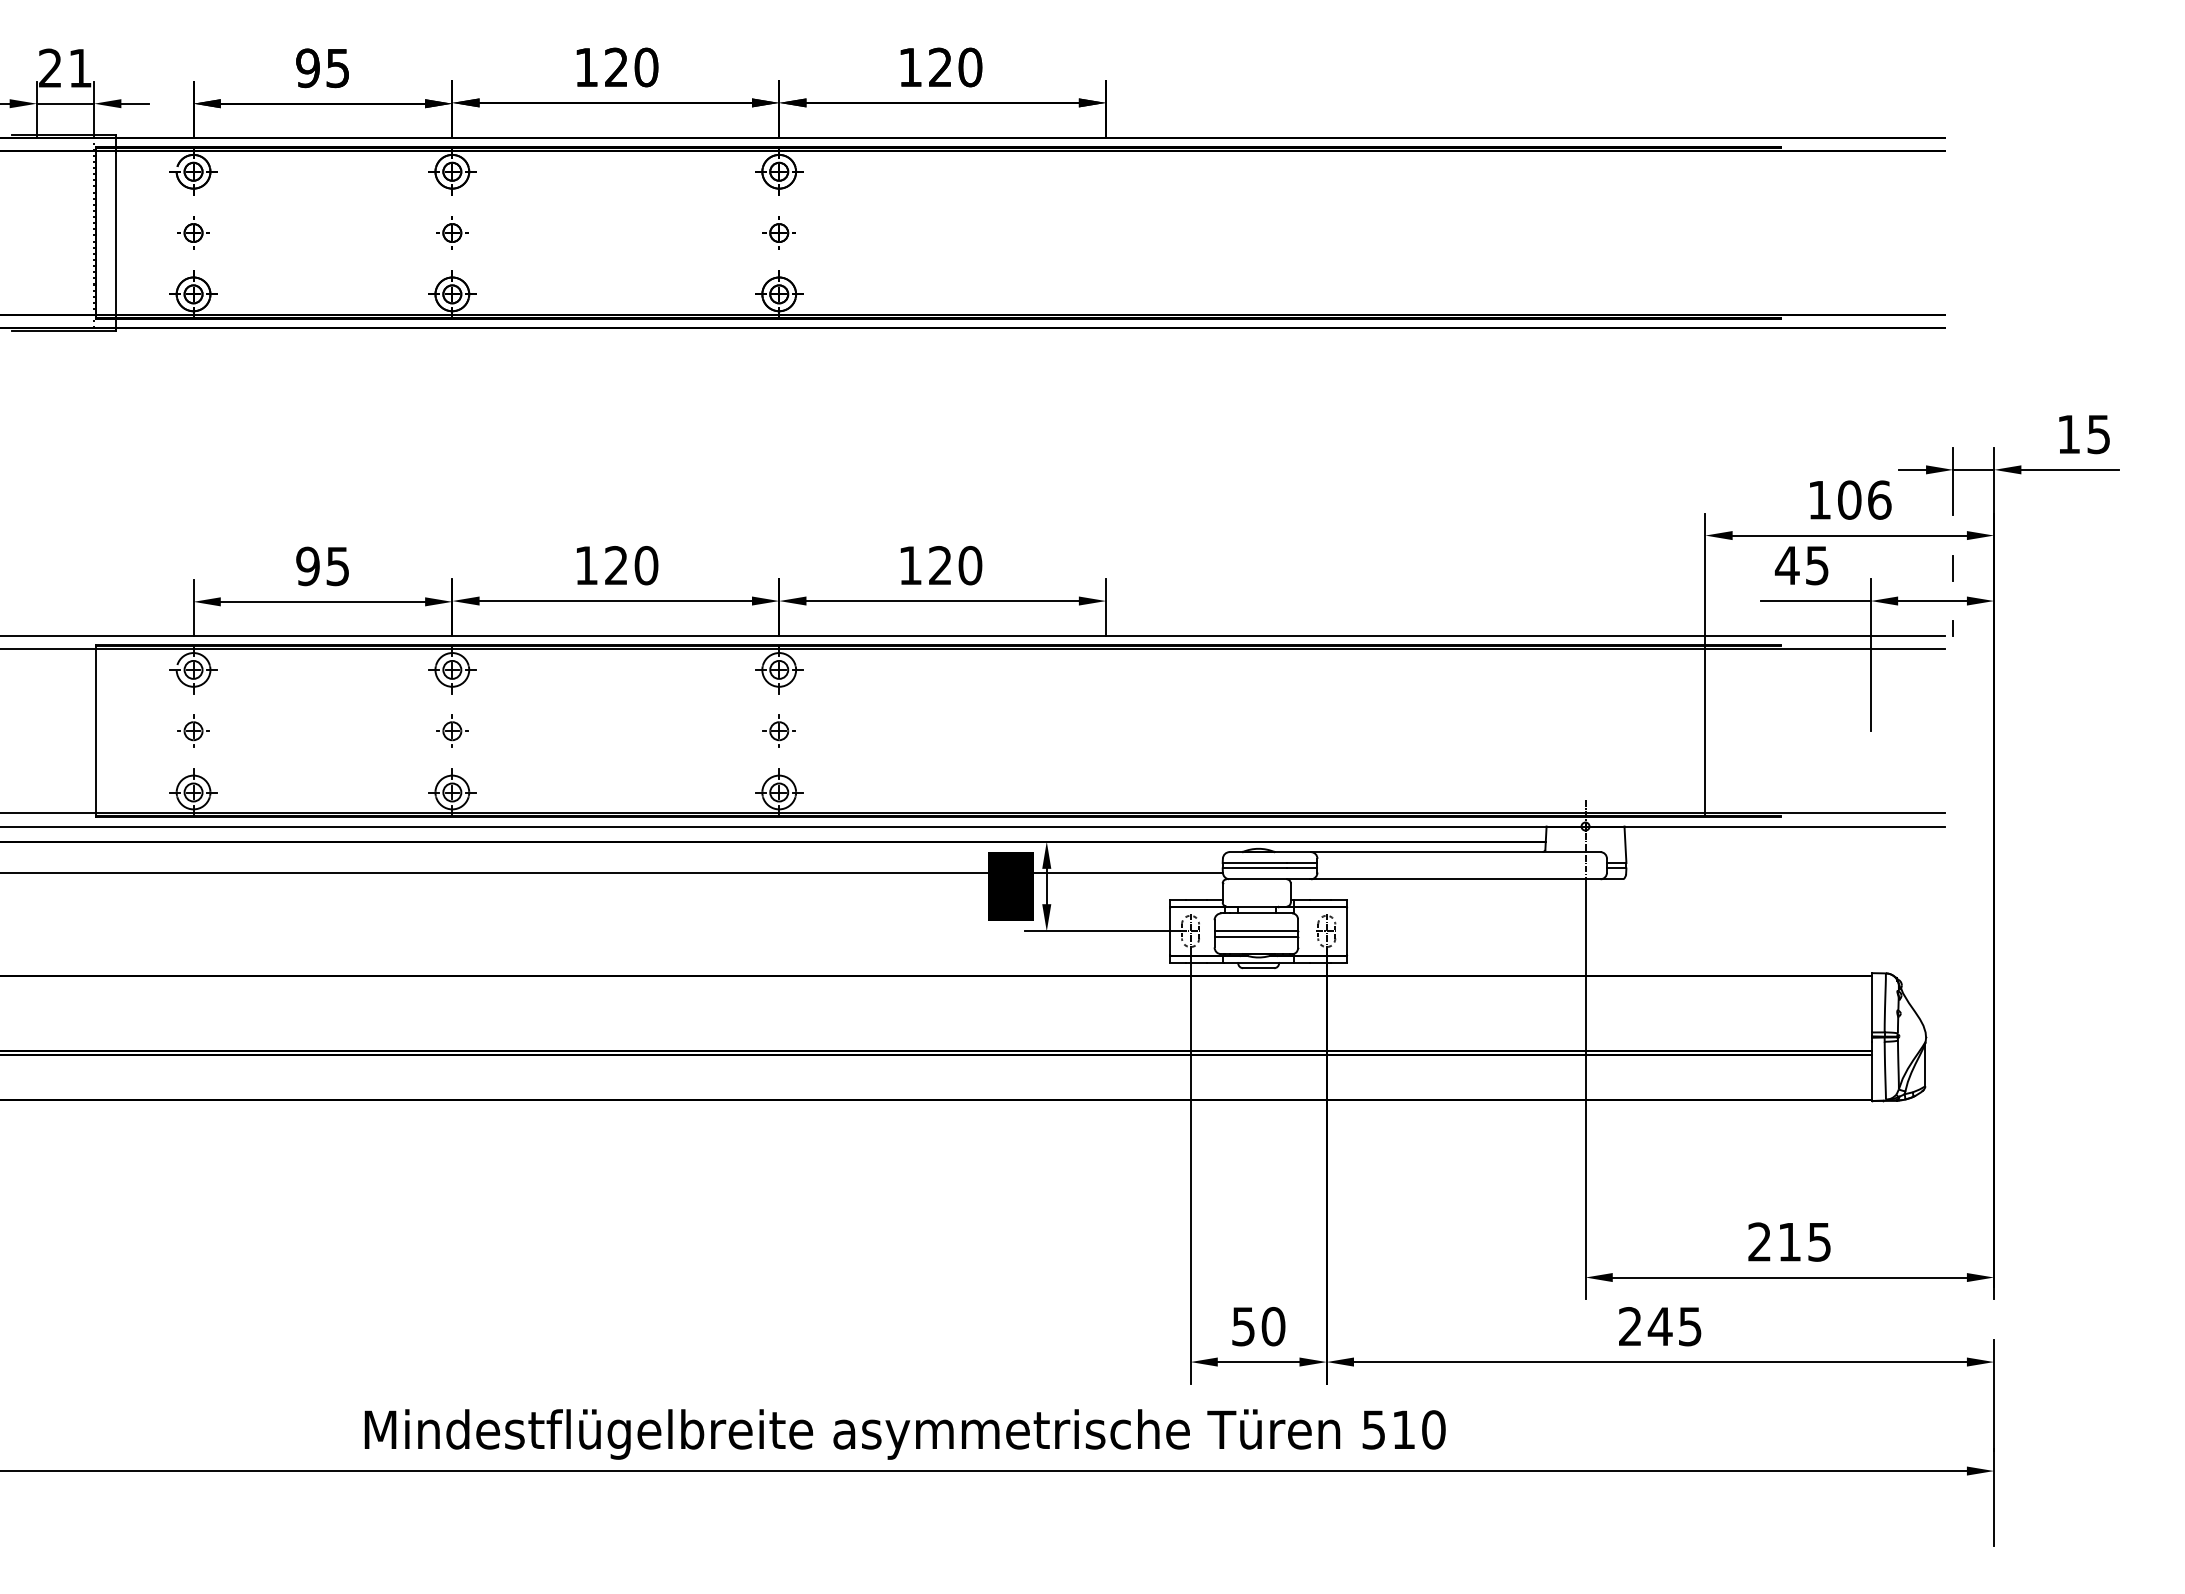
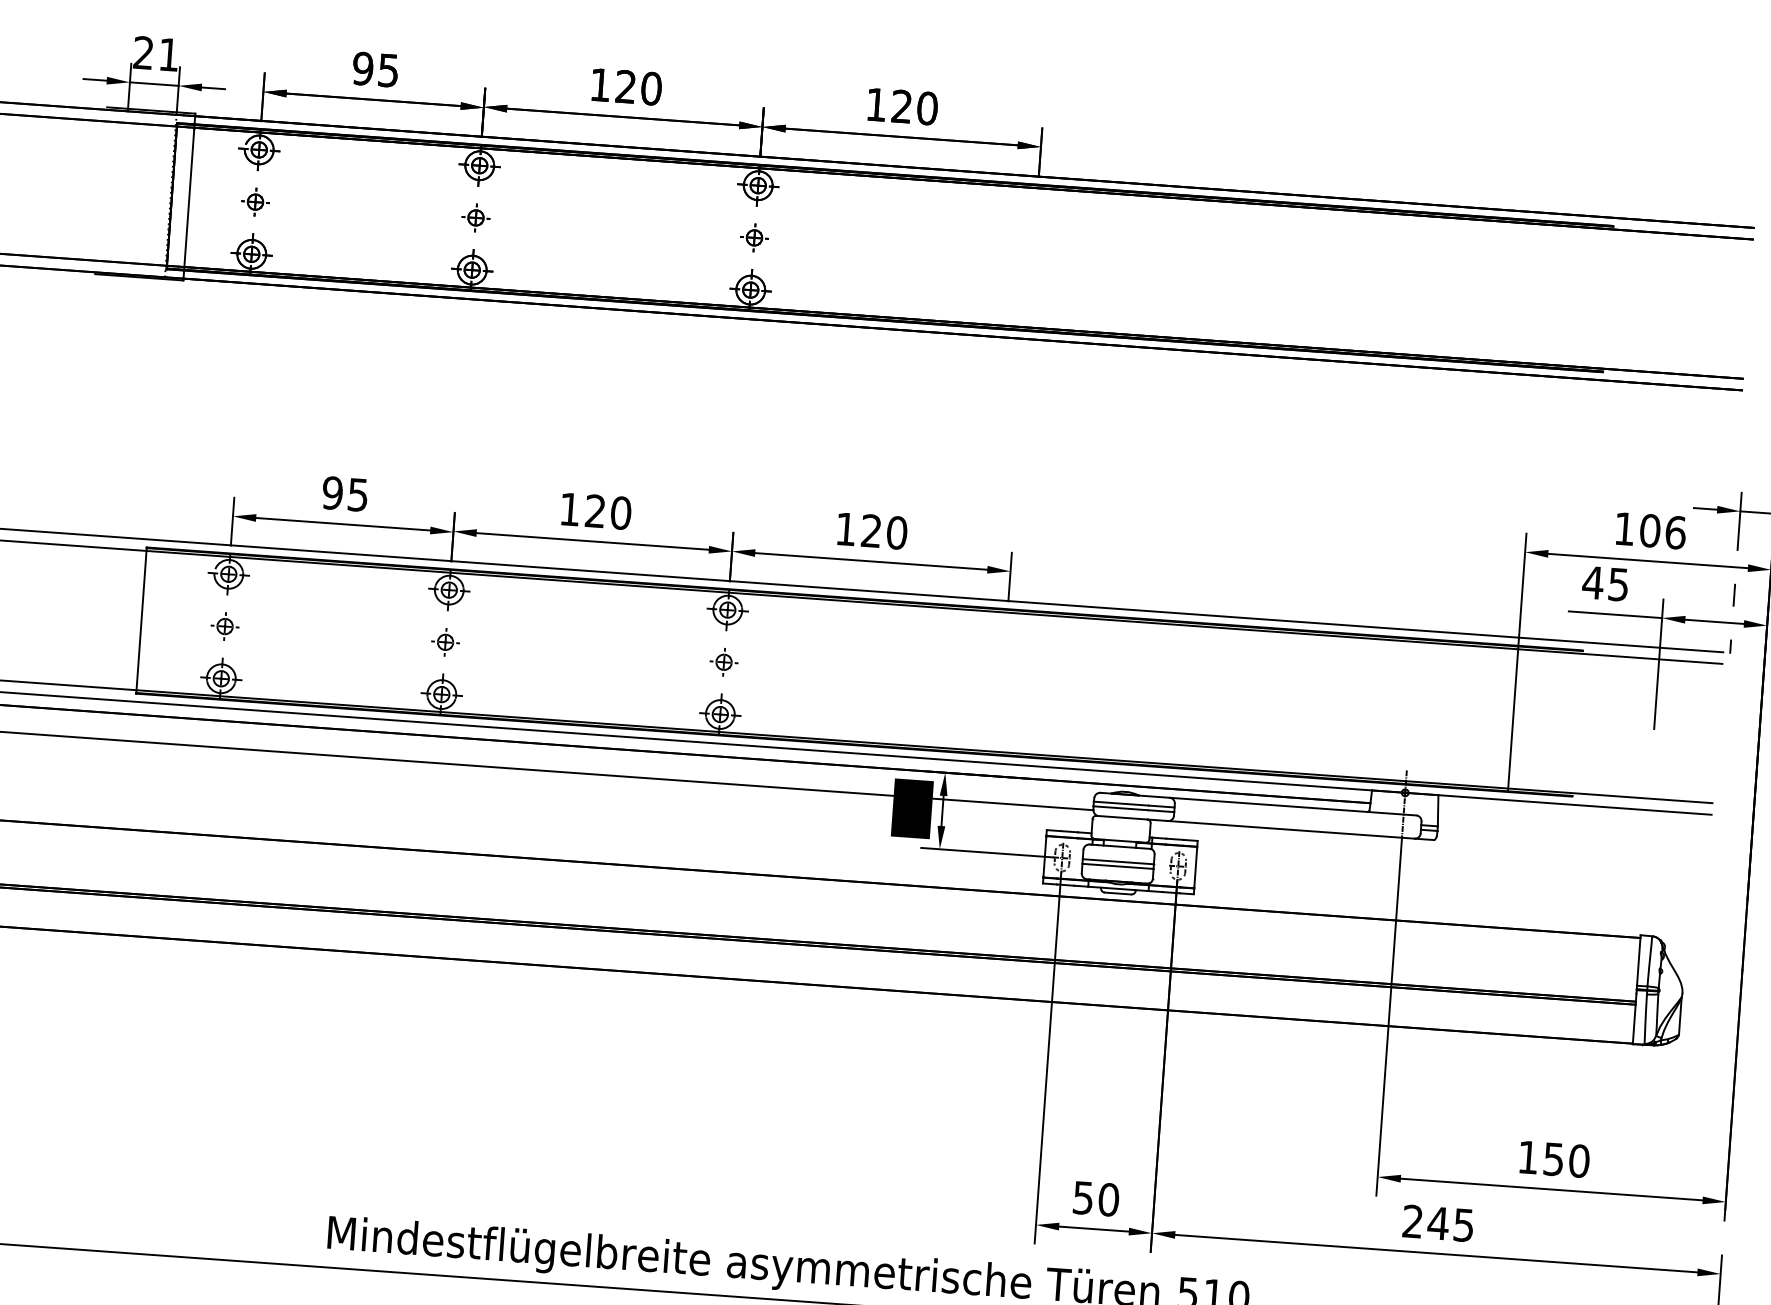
text: (1789, 1241) -> (1553, 1158), 215 -> 150

